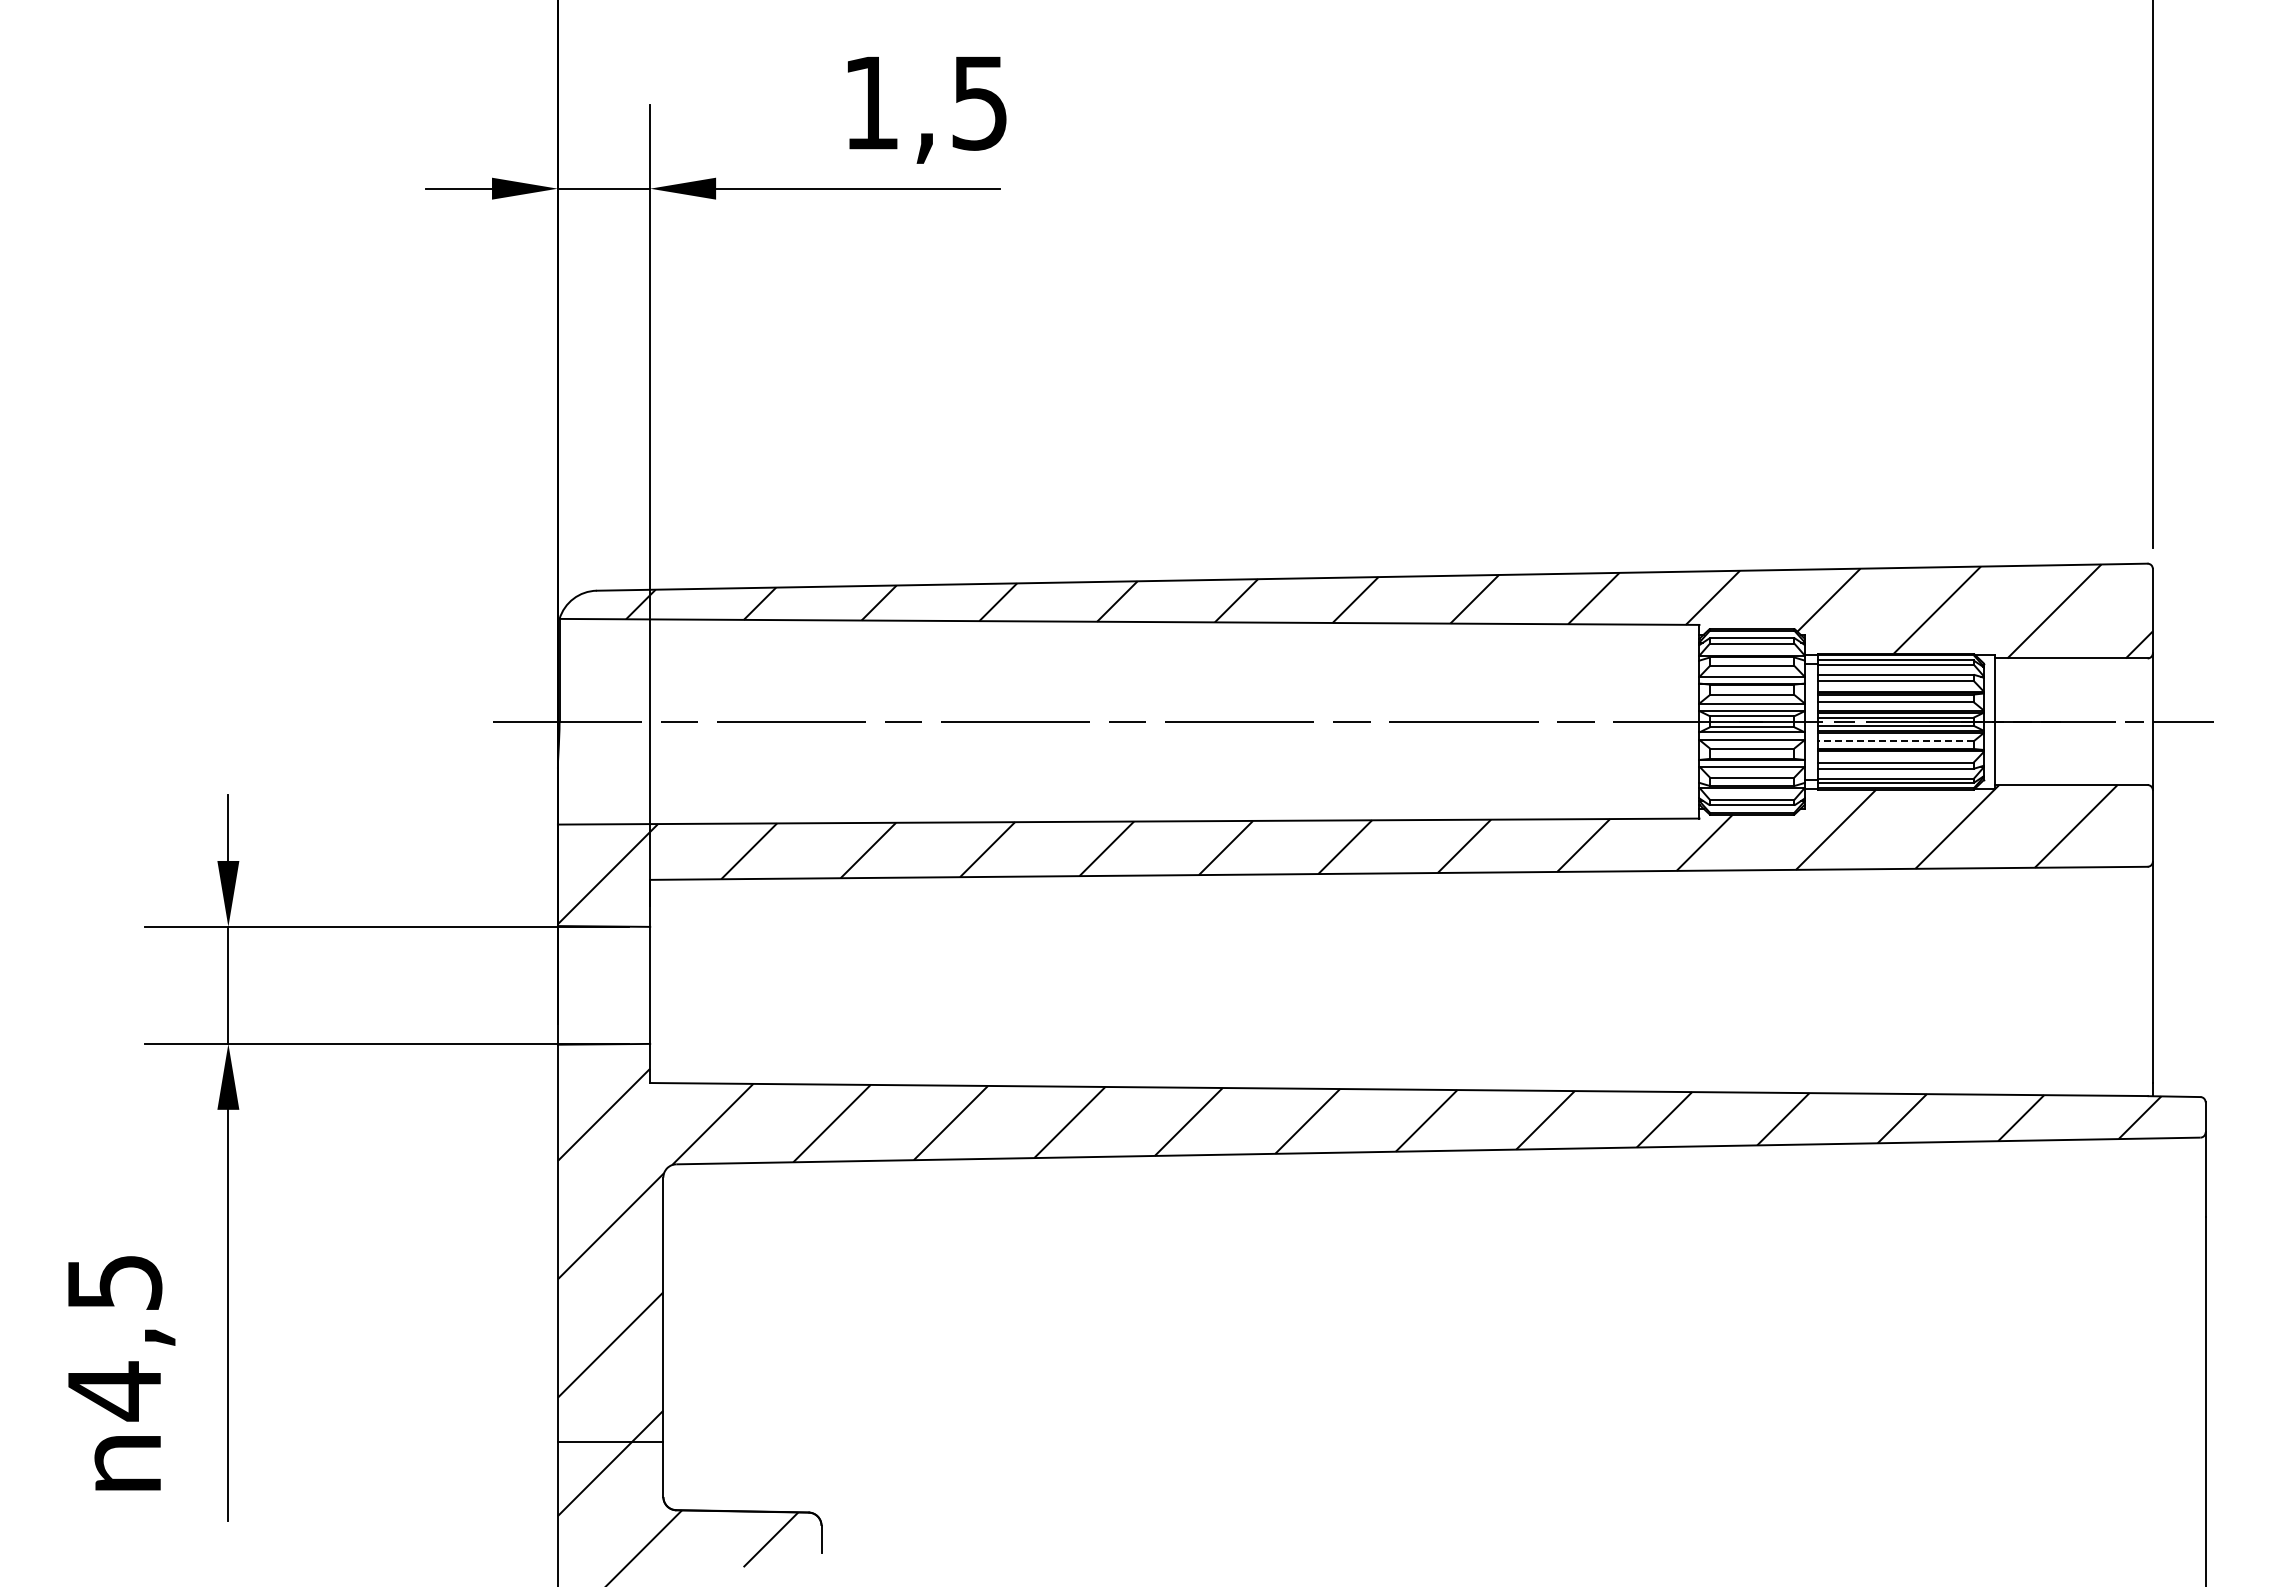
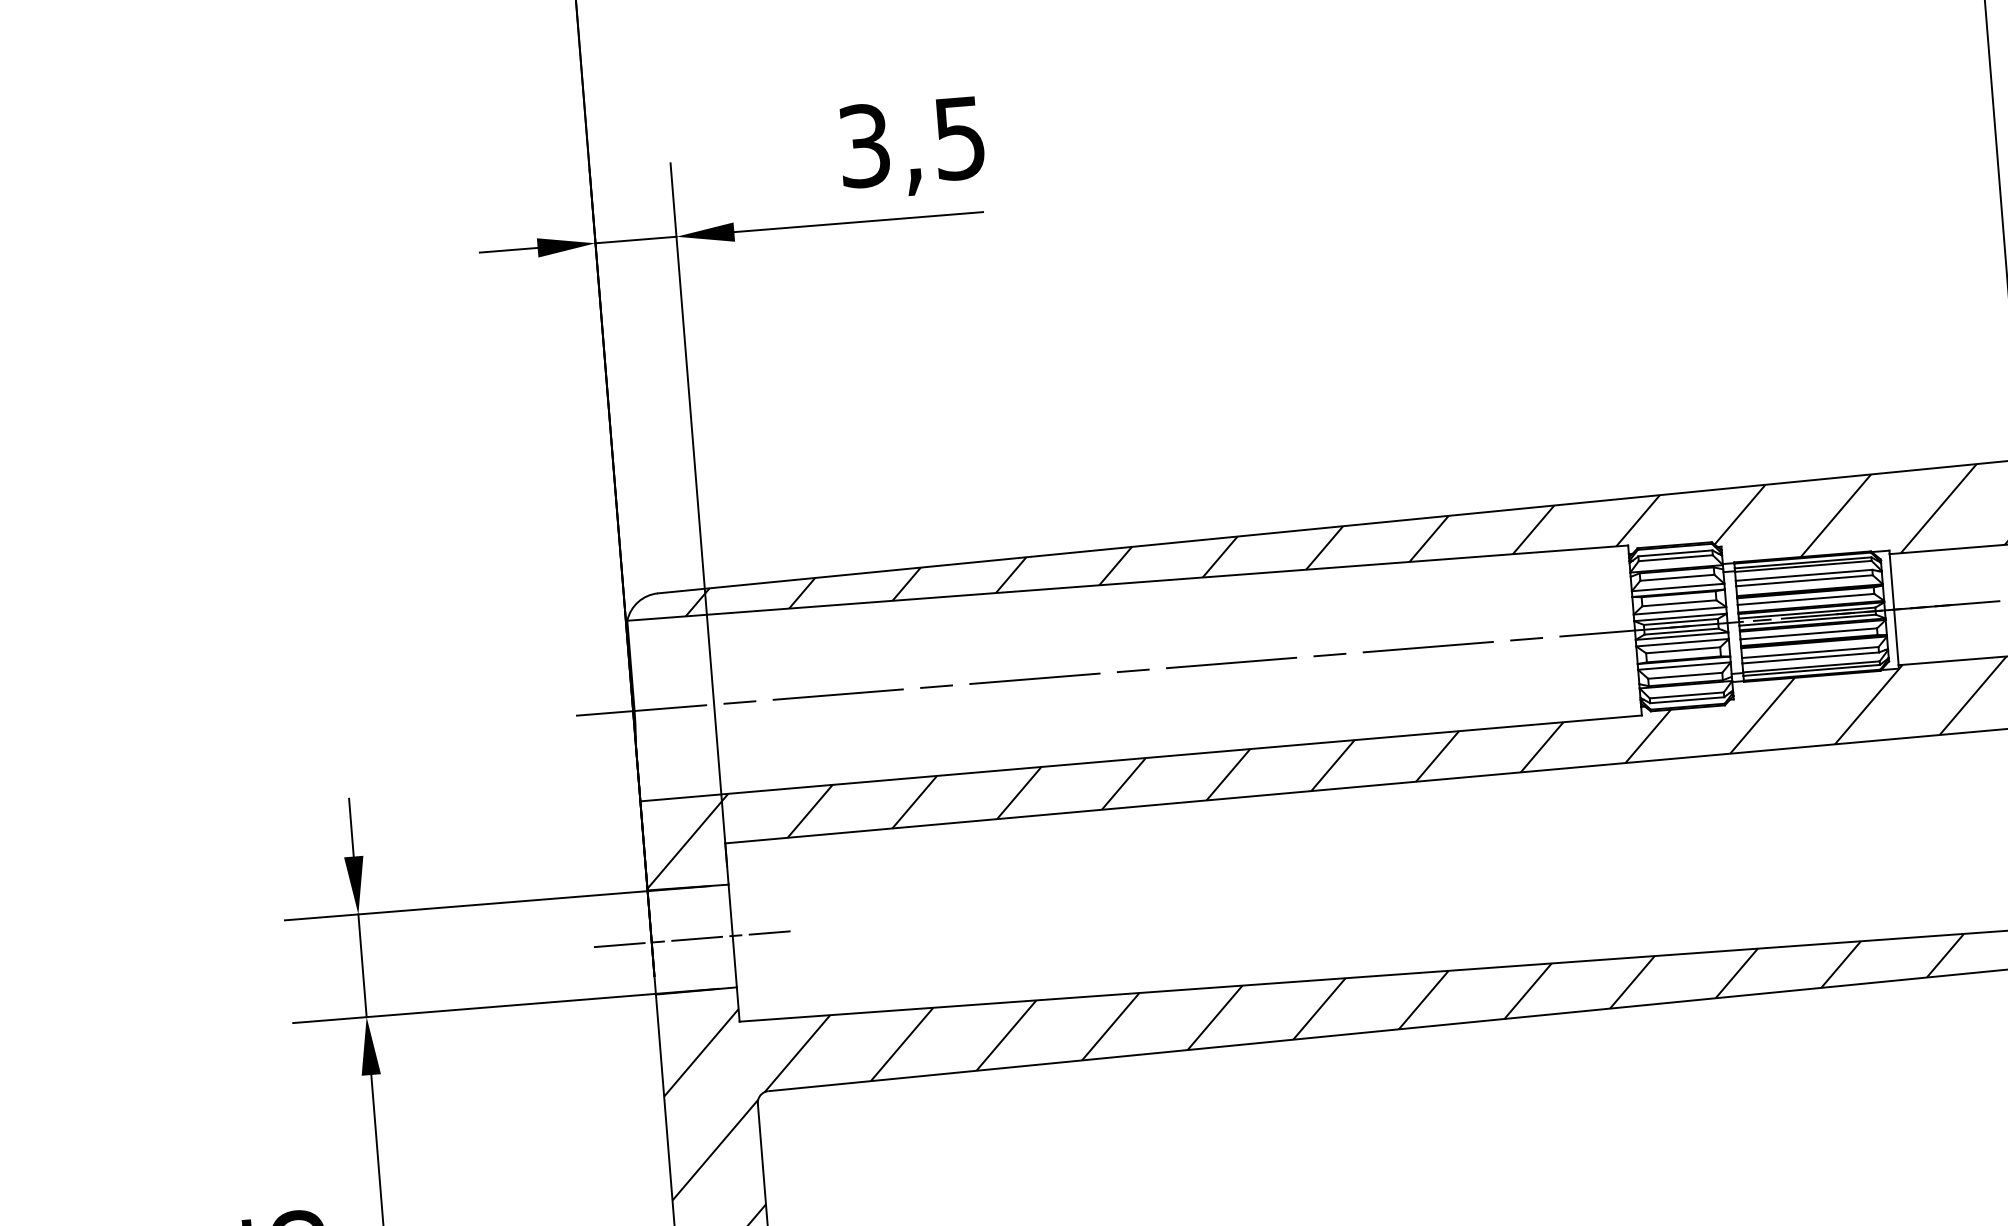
text: (871, 102) -> (864, 145), 1,5 -> 3,5
line: (1895, 741) -> (1808, 634), dashed -> solid
line: (604, 985) -> (692, 939), added

